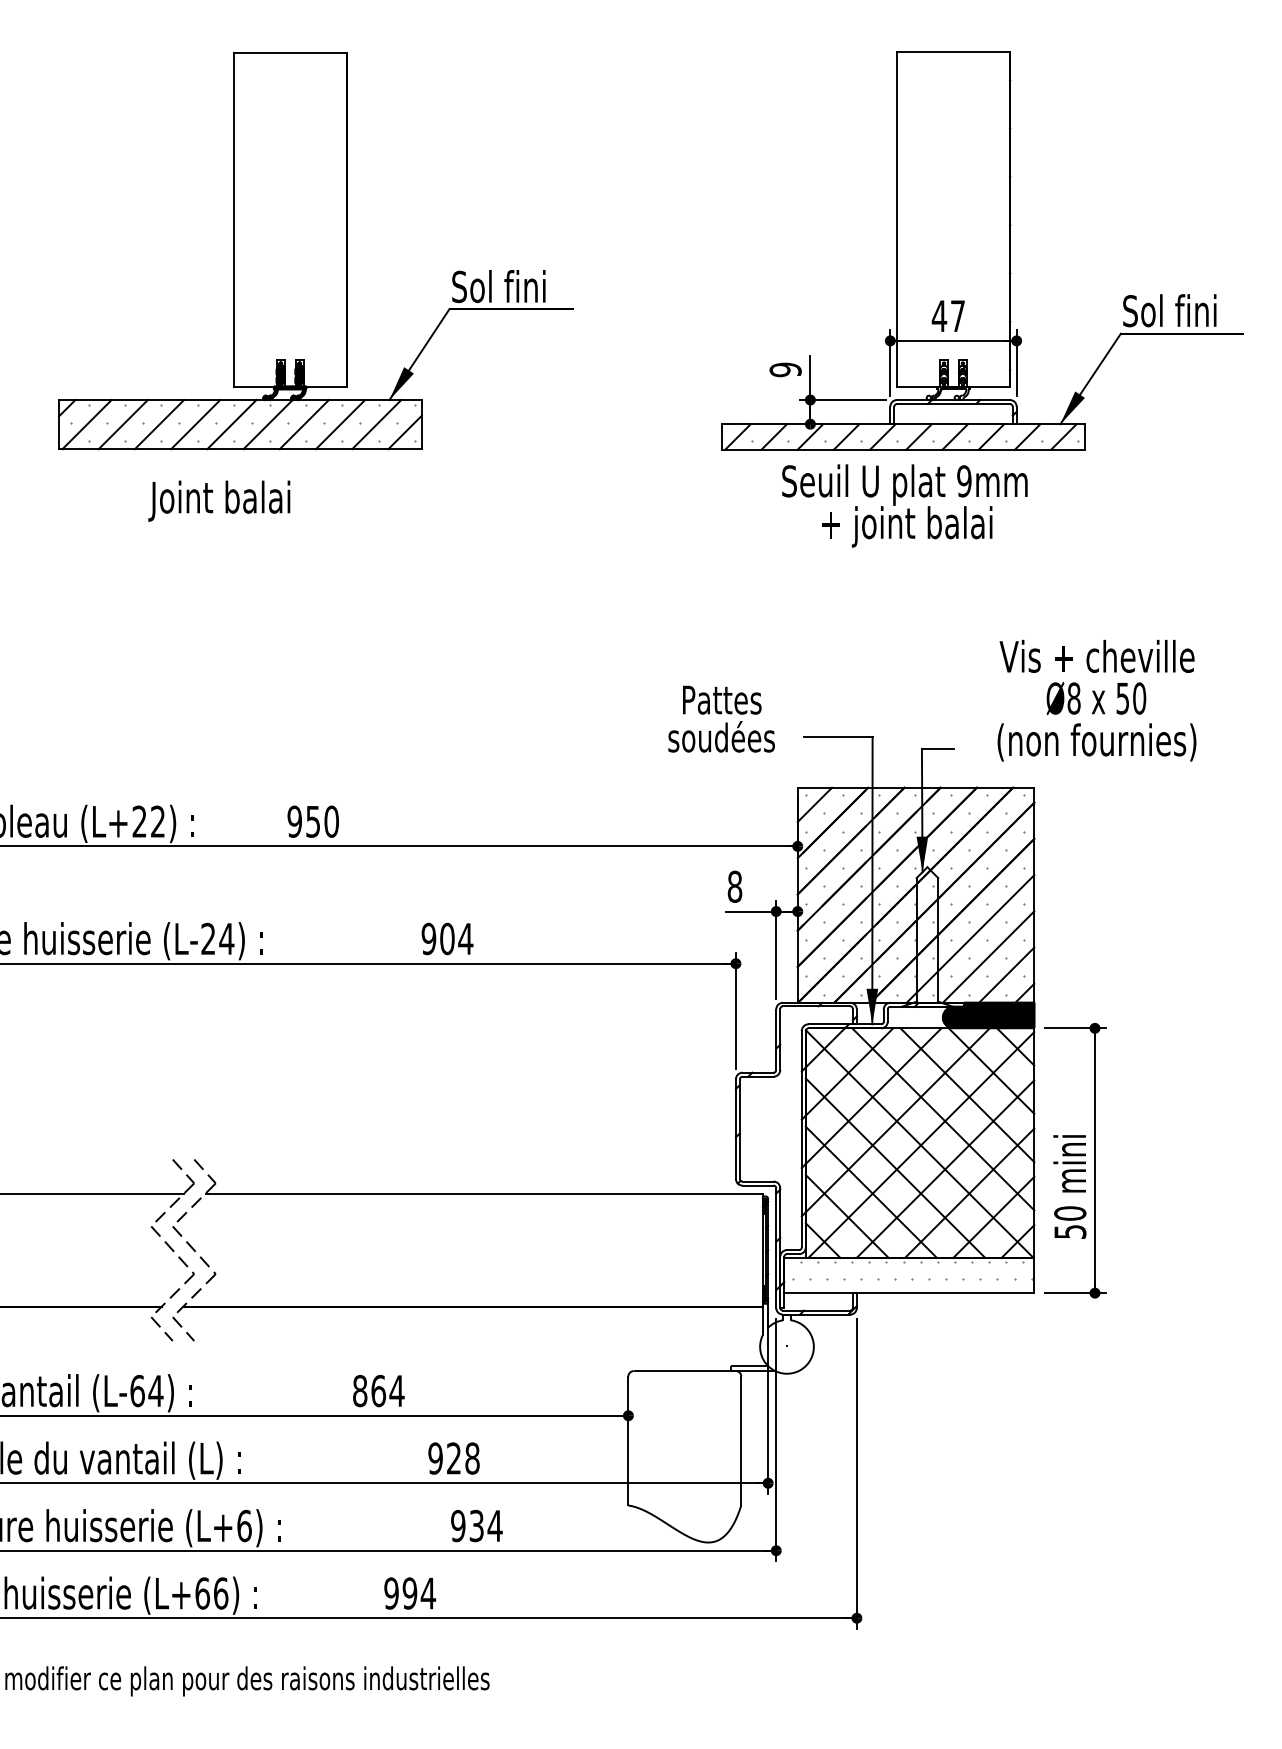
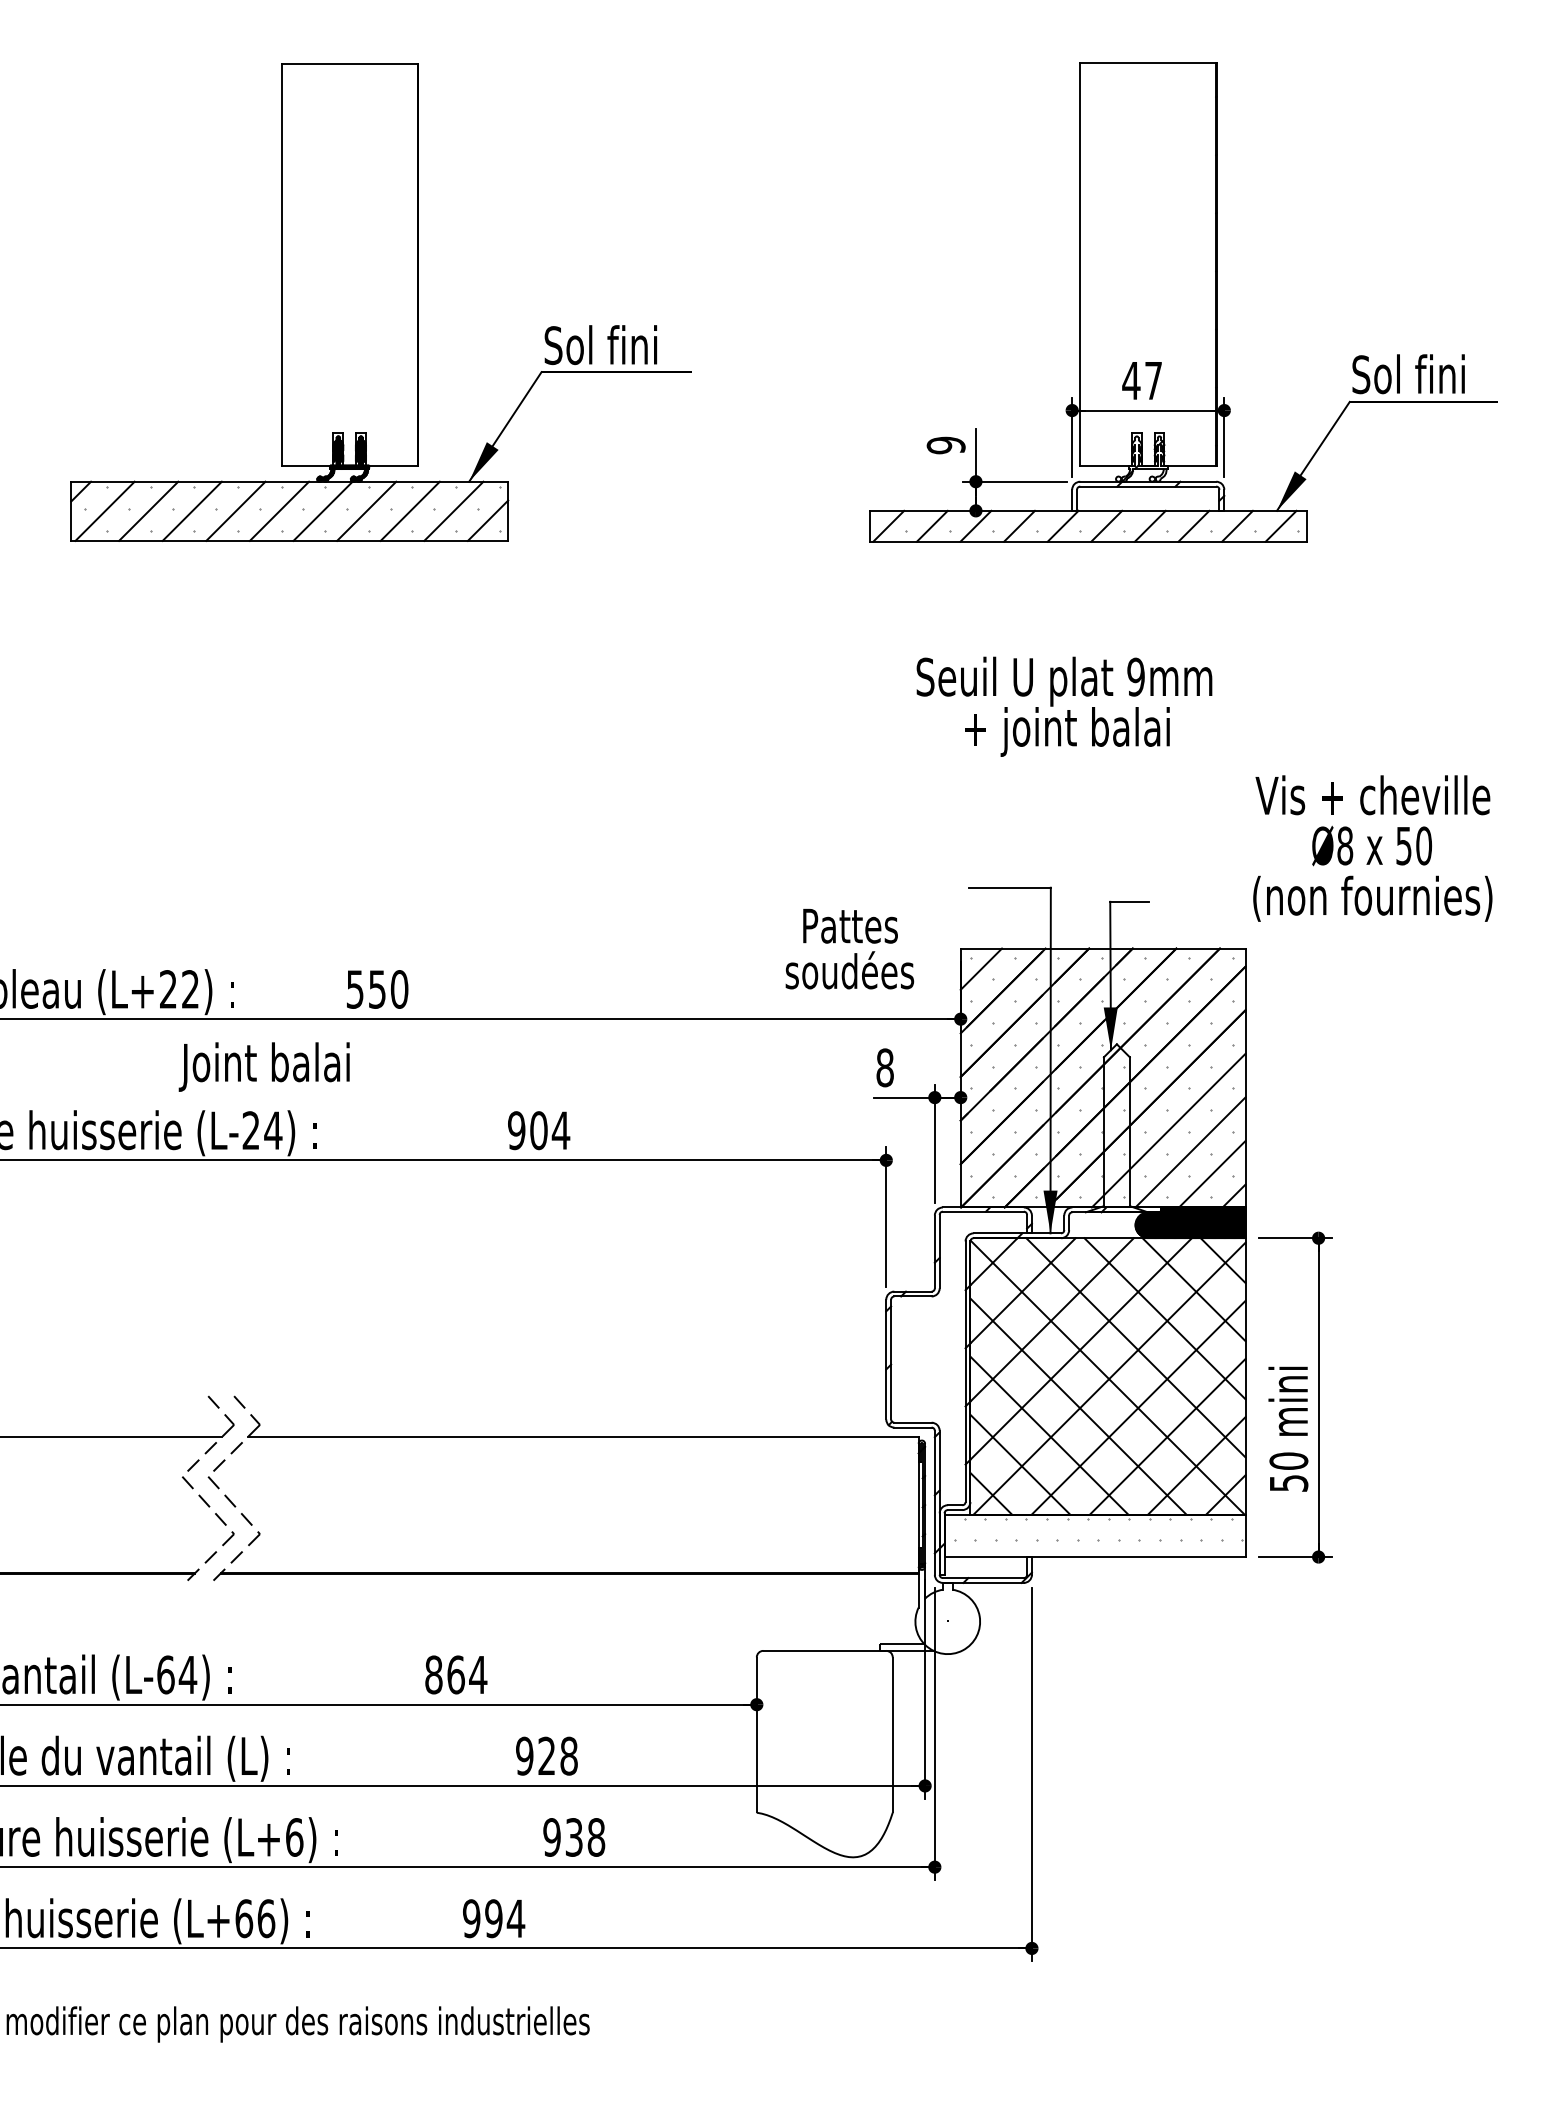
text: (219, 500) -> (264, 1066), moved
text: (904, 505) -> (1063, 706), moved
text: (1096, 700) -> (1372, 848), moved
text: (721, 718) -> (849, 948), moved
text: (294, 821) -> (354, 989), 950 -> 550
line: (161, 1328) -> (194, 1599), removed
line: (183, 1328) -> (221, 1599), removed
text: (494, 1525) -> (595, 1836), 934 -> 938

